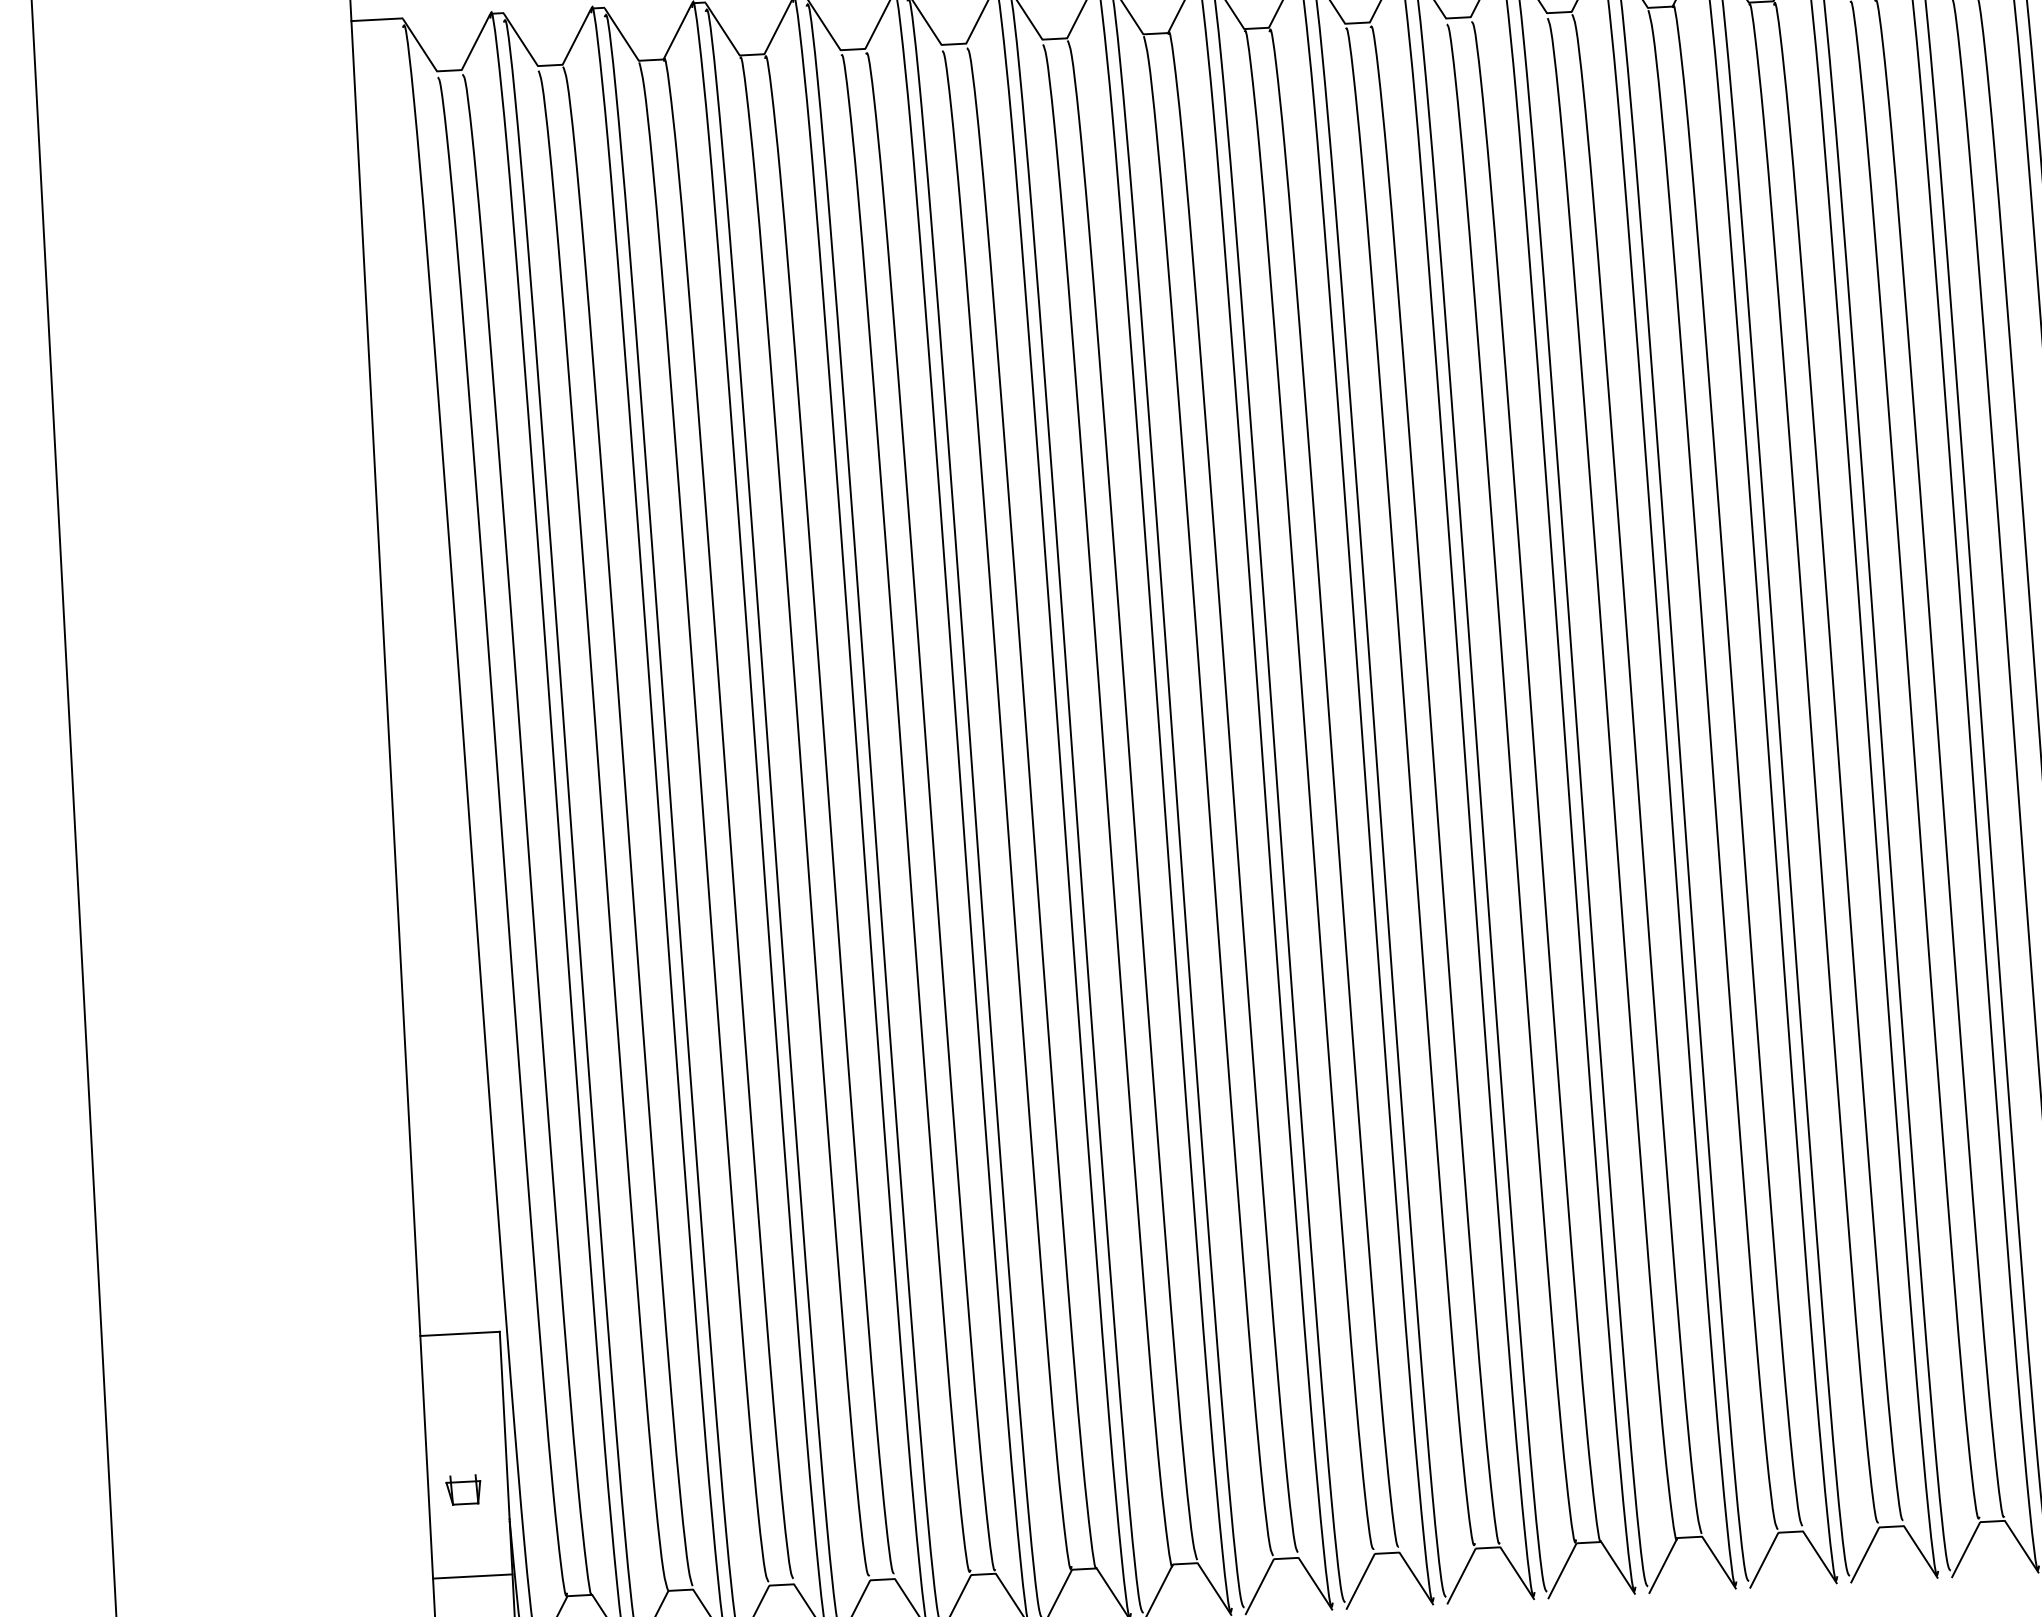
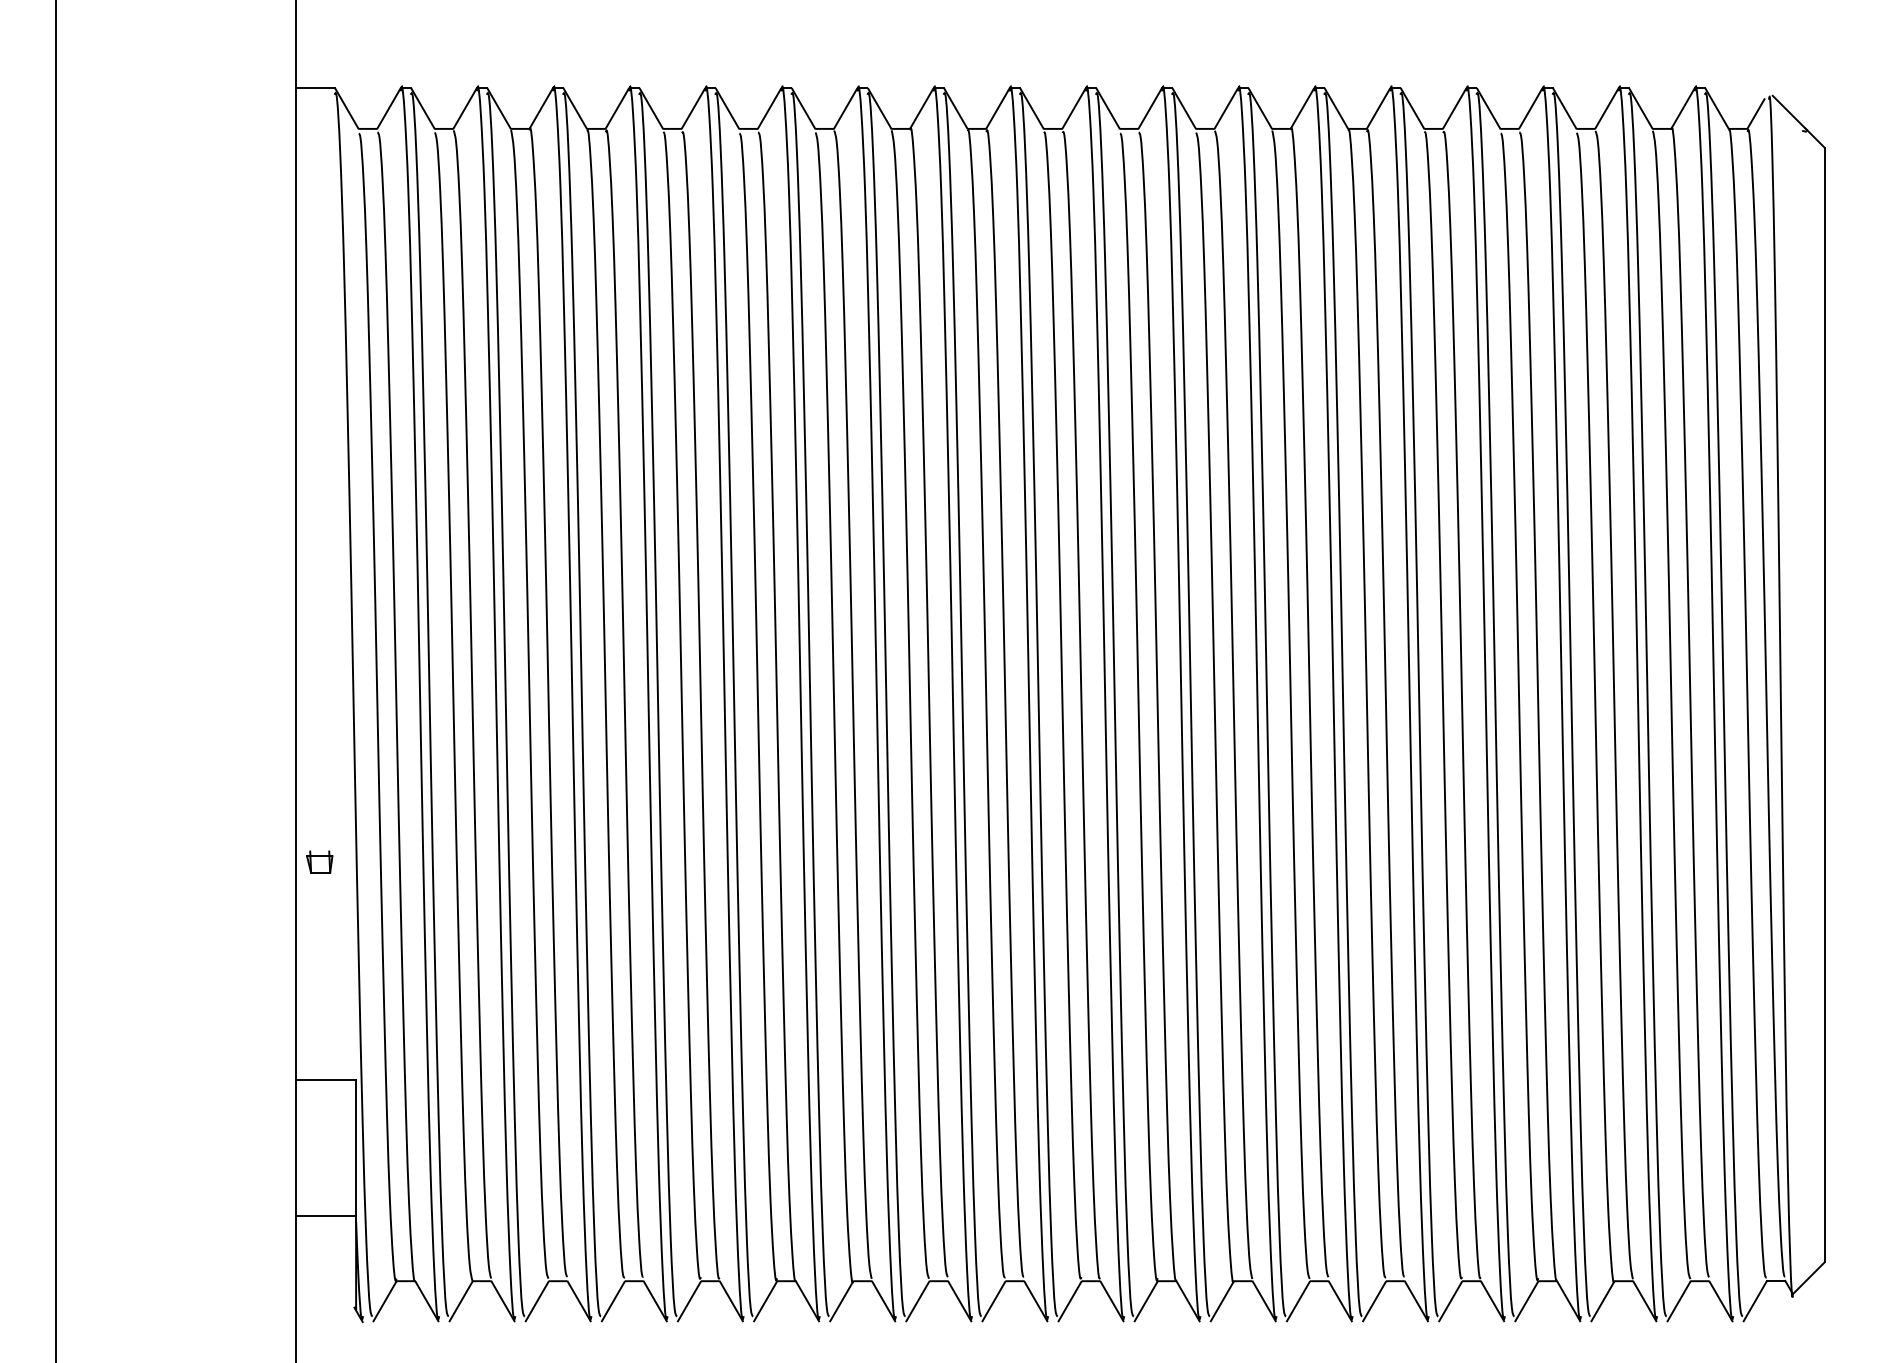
part: (463, 1489) -> (319, 861), moved
line: (473, 1576) -> (326, 1215), moved

